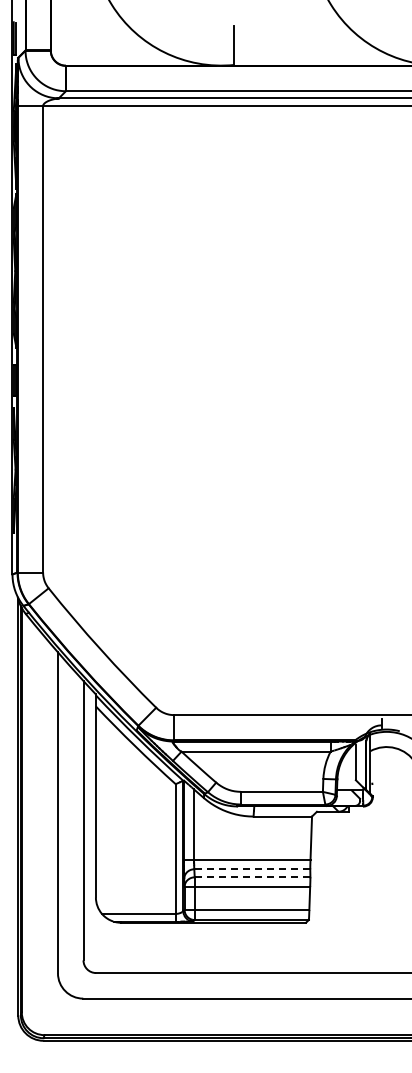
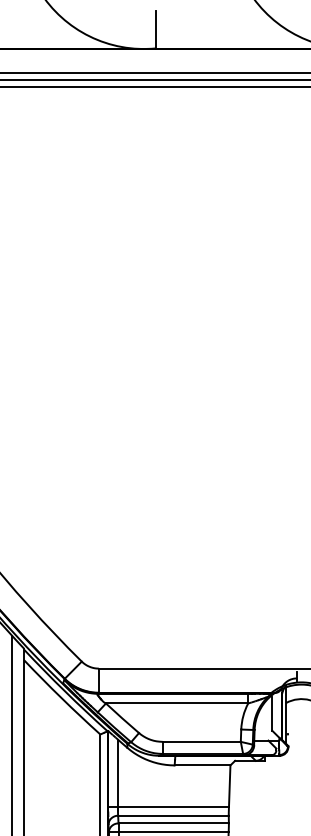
line: (252, 869) -> (173, 815), dashed -> solid
line: (252, 877) -> (173, 823), dashed -> solid

